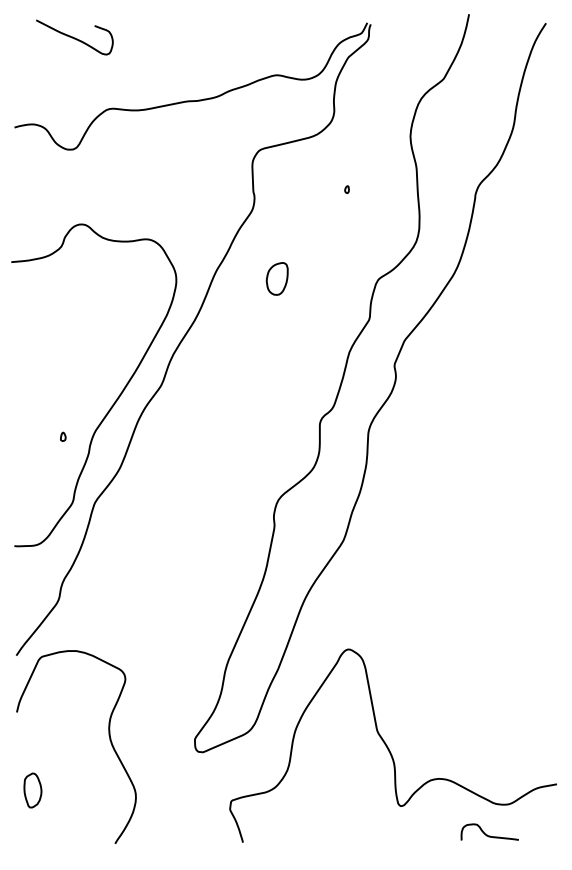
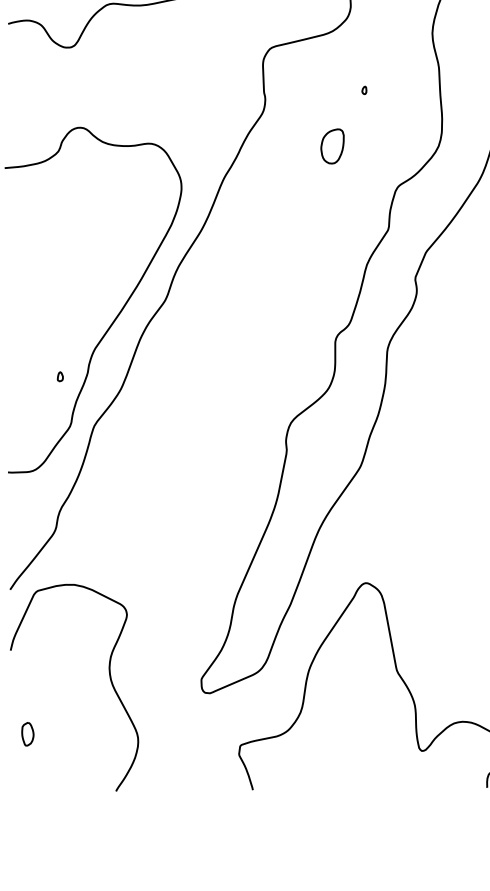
part: (276, 278) -> (331, 145), moved
part: (63, 436) -> (60, 376), moved
part: (32, 790) -> (27, 734), size x0.62

